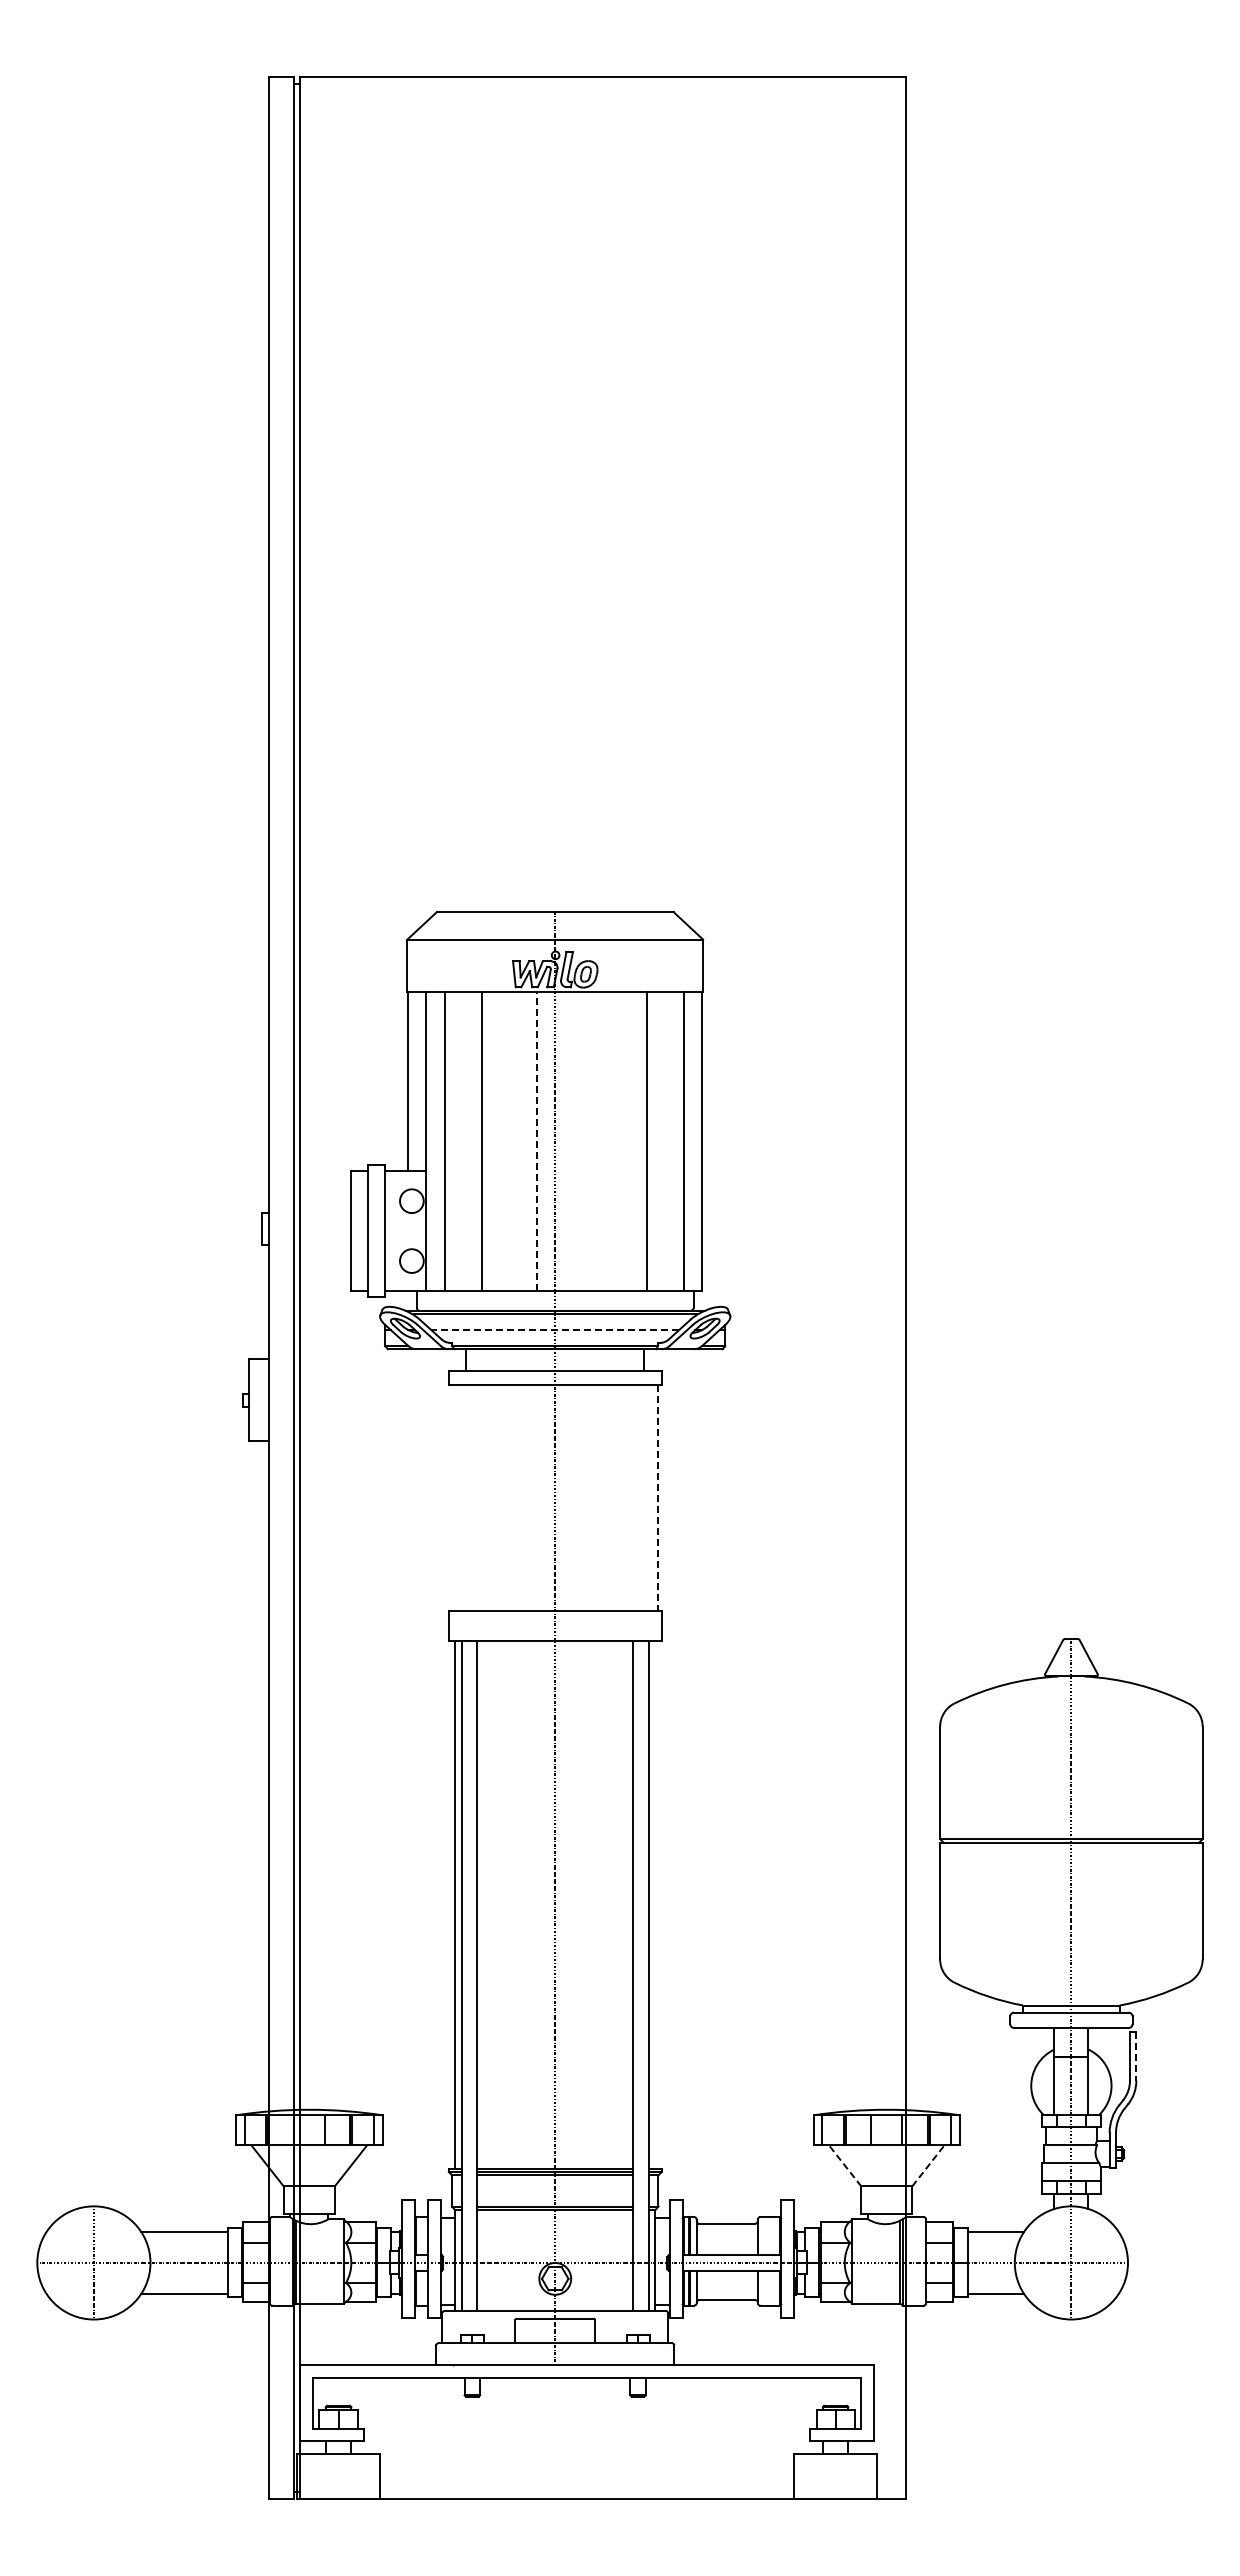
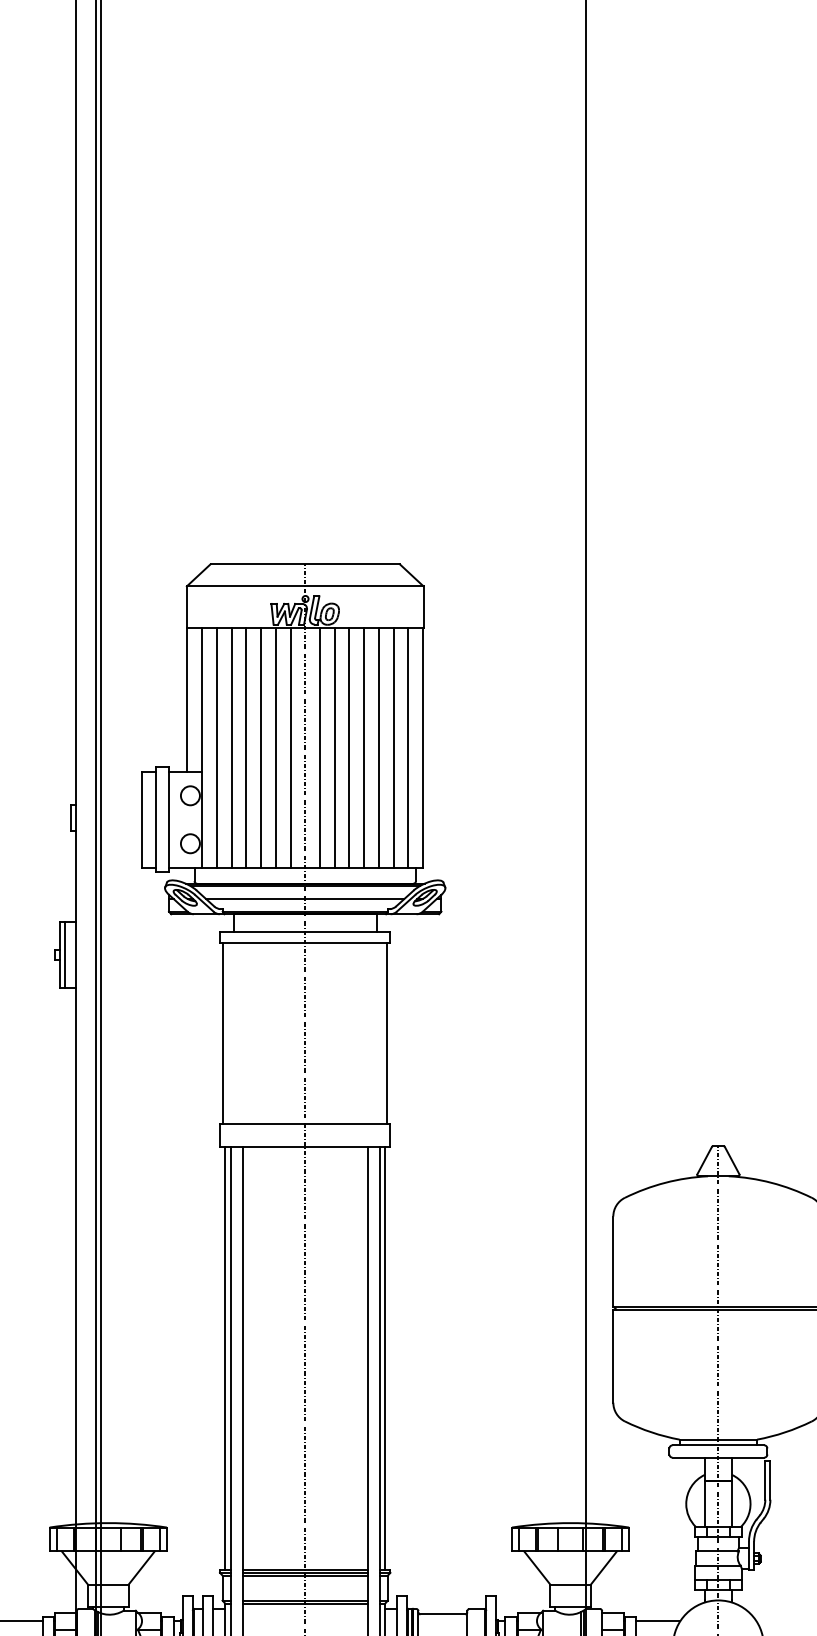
line: (463, 1141) -> (231, 748), added
line: (500, 1141) -> (261, 748), added
line: (518, 1141) -> (275, 748), added
line: (536, 1141) -> (290, 748), dashed -> solid
line: (573, 1141) -> (319, 748), added
line: (592, 1141) -> (335, 748), added
line: (610, 1141) -> (349, 748), added
line: (628, 1141) -> (363, 748), added
line: (665, 1141) -> (393, 748), added
line: (555, 1330) -> (305, 899), dashed -> solid
line: (255, 1399) -> (65, 954), added
line: (452, 1498) -> (222, 1033), added
line: (657, 1498) -> (387, 1033), dashed -> solid
line: (655, 1904) -> (385, 1358), added
line: (1136, 2056) -> (770, 1480), dashed -> solid
line: (844, 2165) -> (536, 1567), dashed -> solid
line: (928, 2165) -> (604, 1567), dashed -> solid

